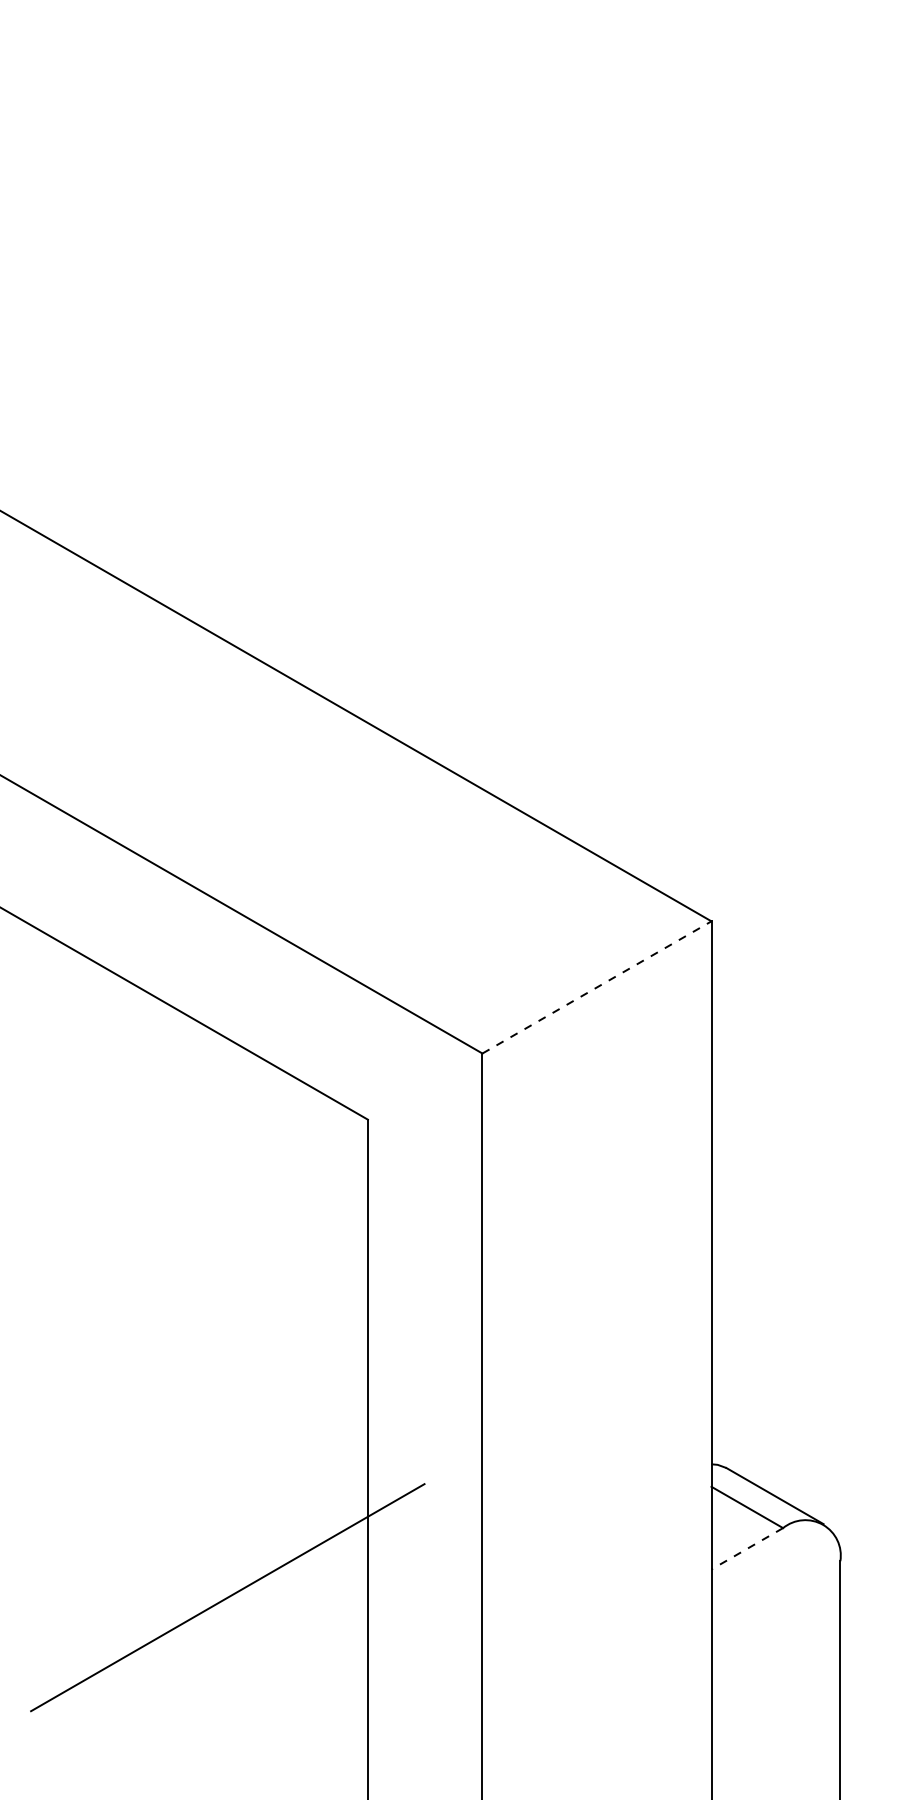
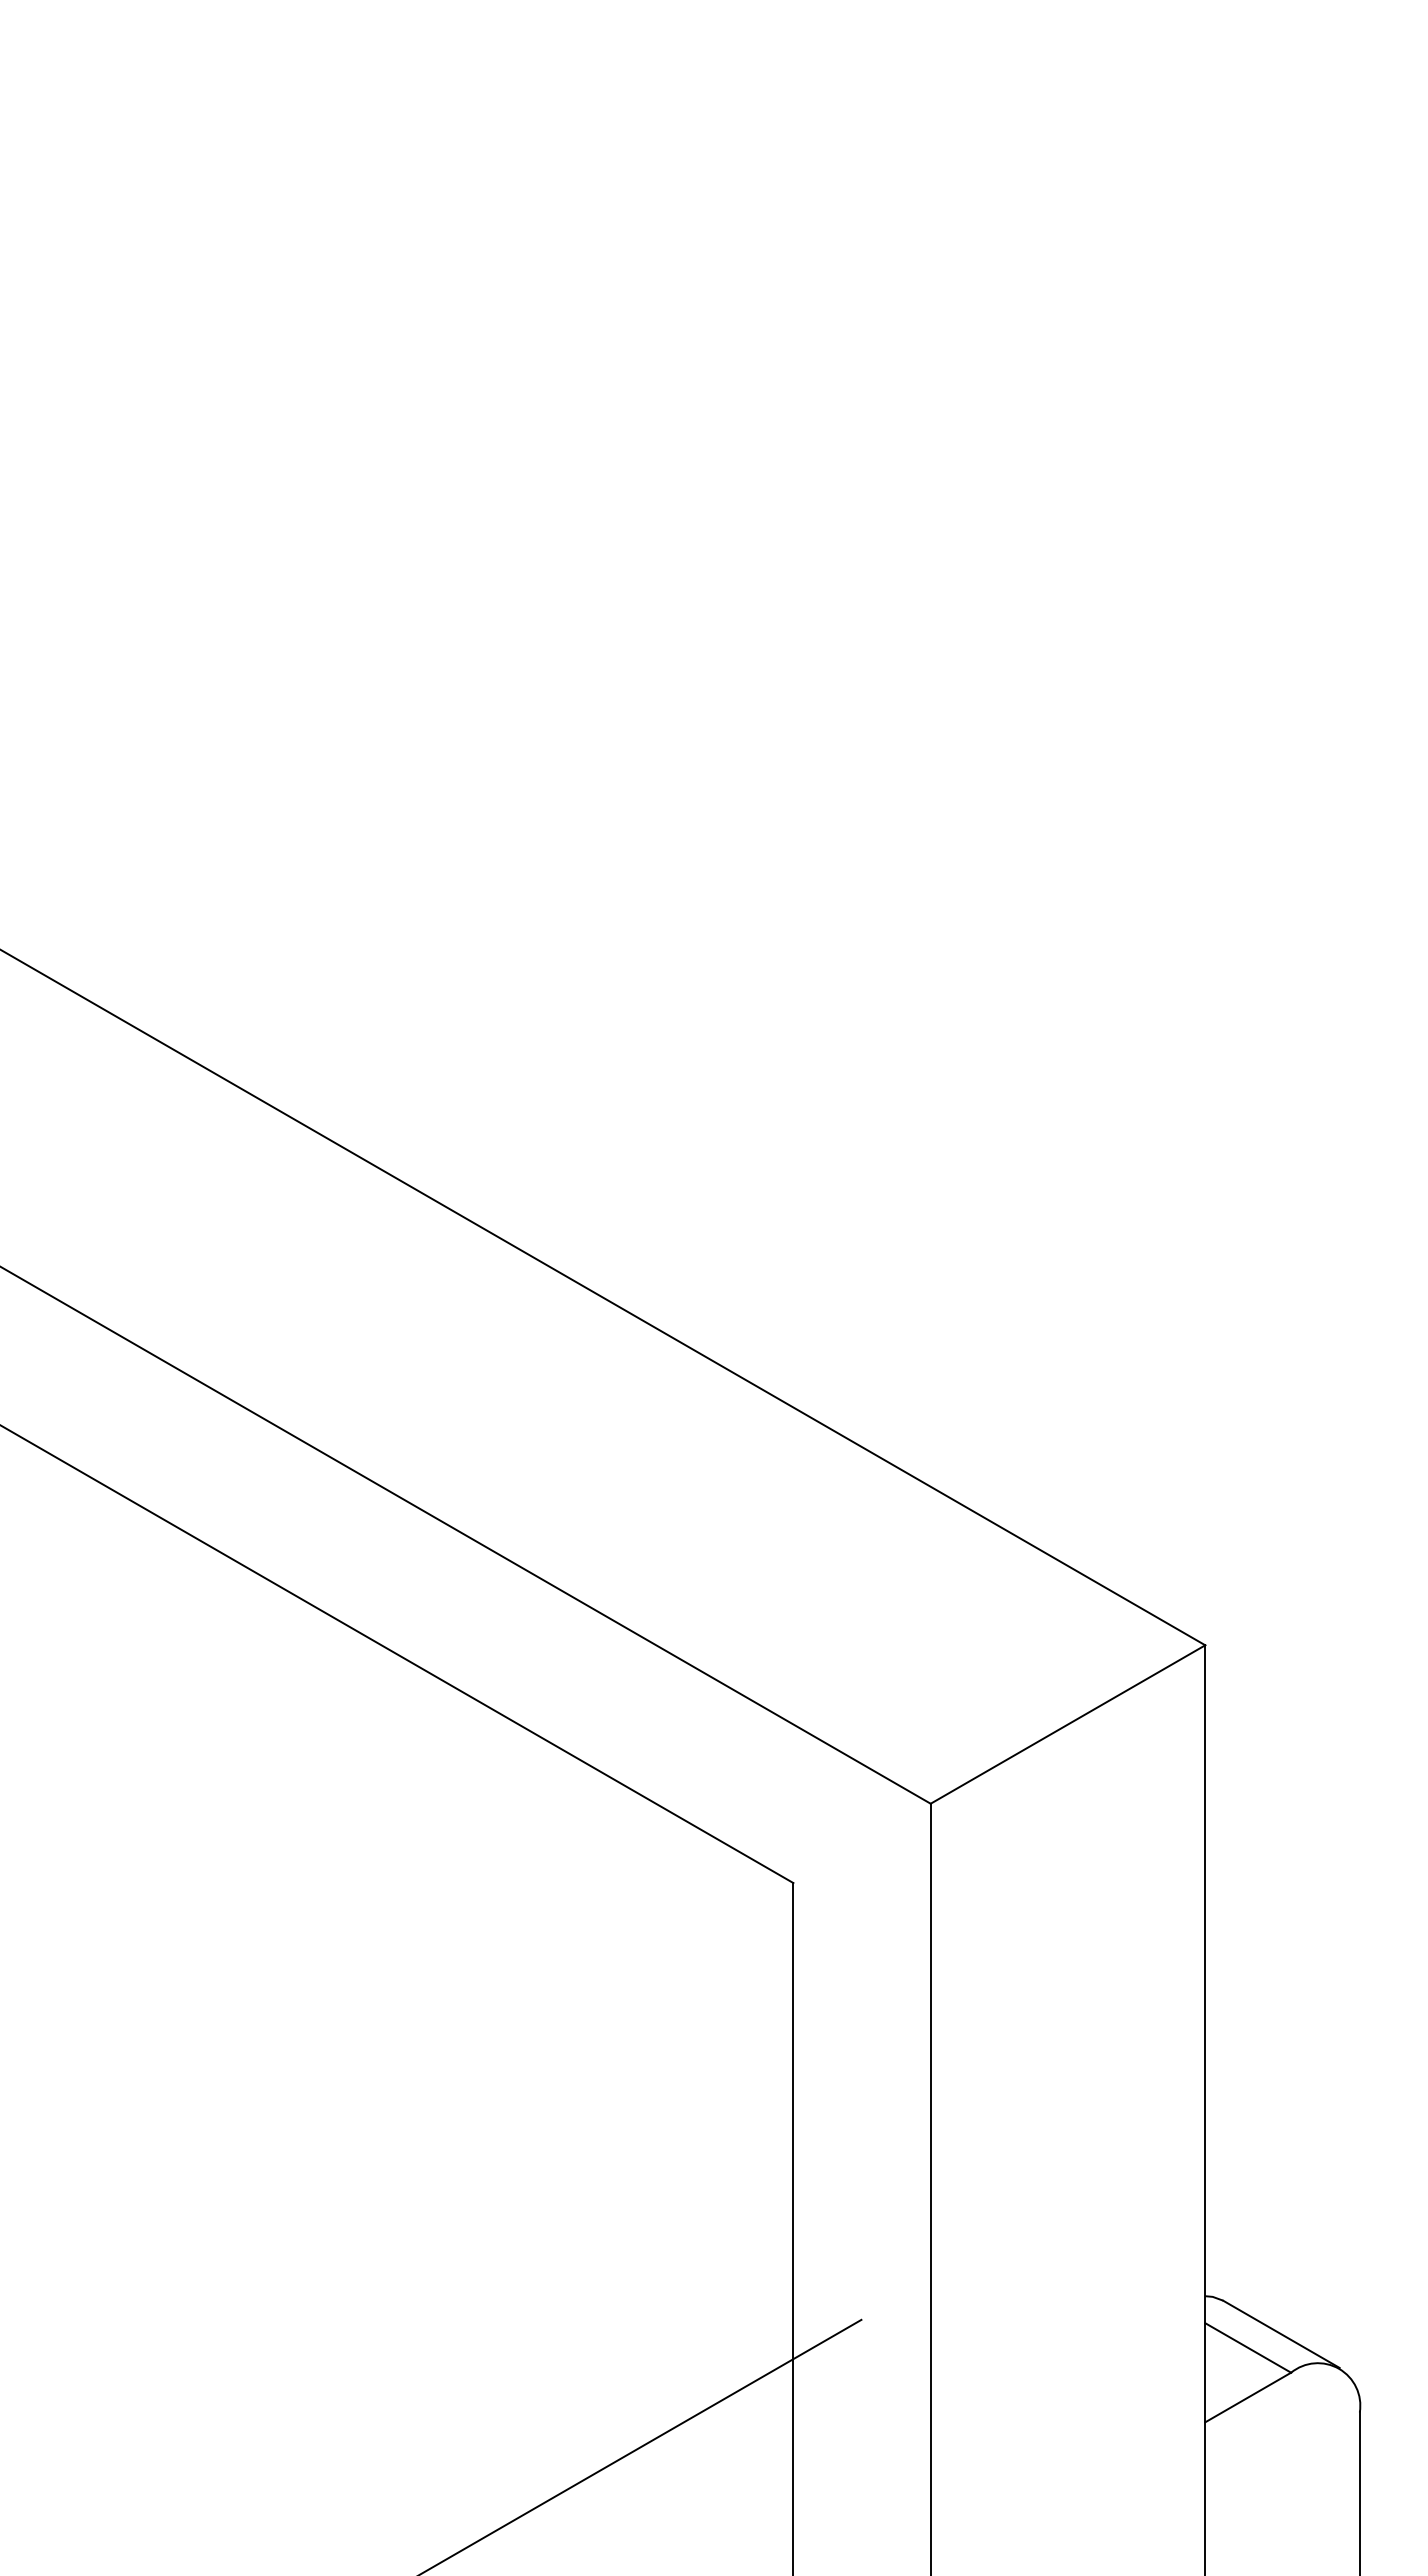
line: (597, 987) -> (1068, 1724), dashed -> solid
line: (747, 1548) -> (1248, 2397), dashed -> solid

